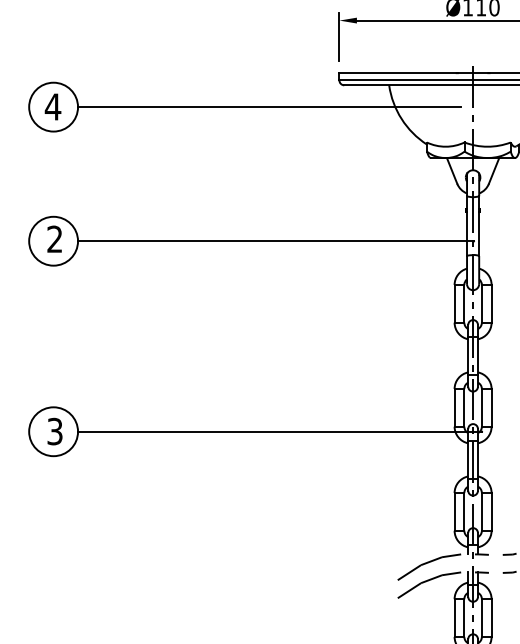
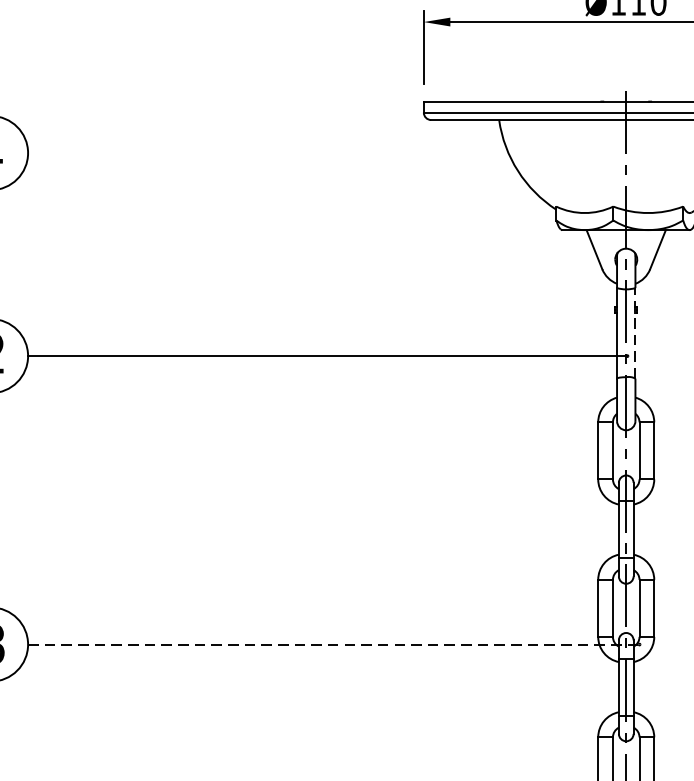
line: (269, 107) -> (317, 153), removed
line: (479, 226) -> (635, 333), solid -> dashed
line: (279, 431) -> (333, 644), solid -> dashed

